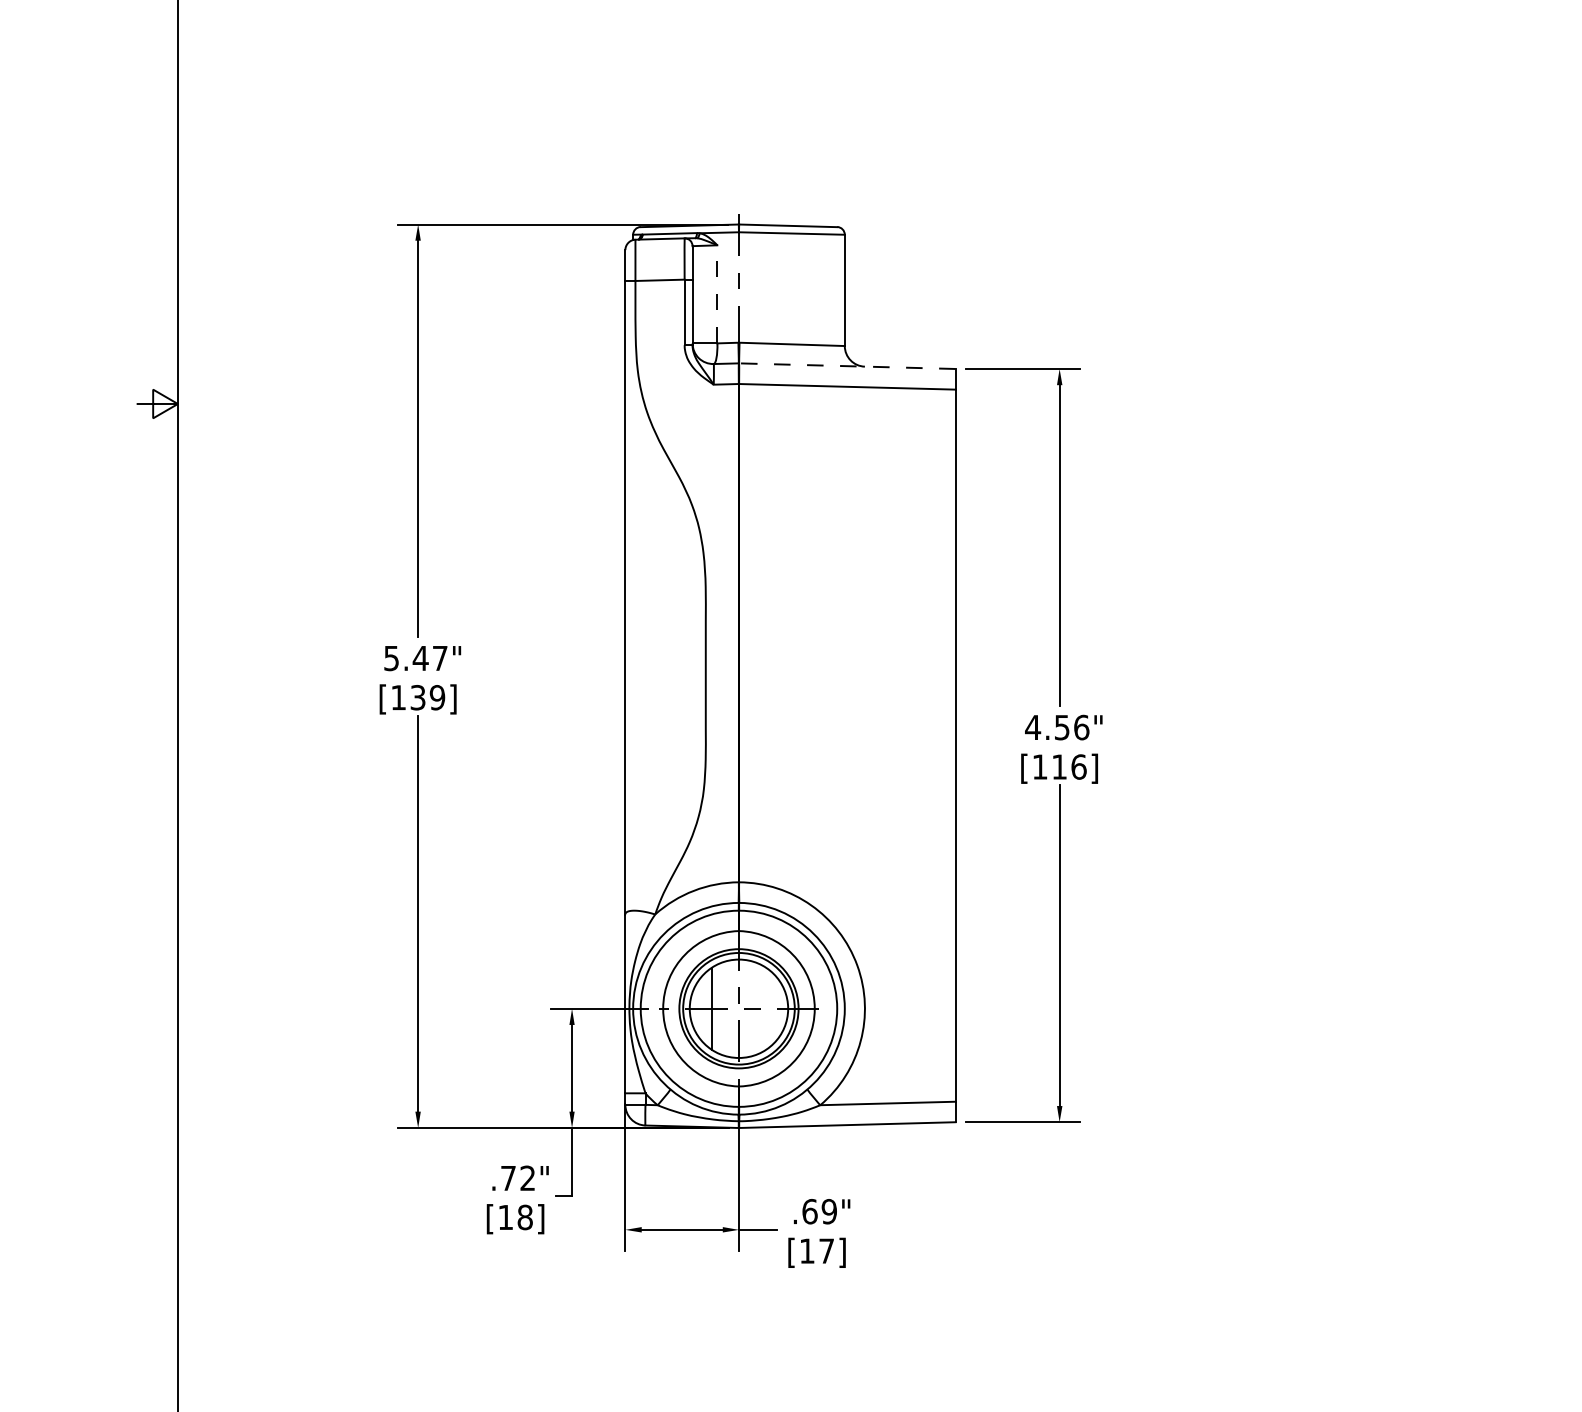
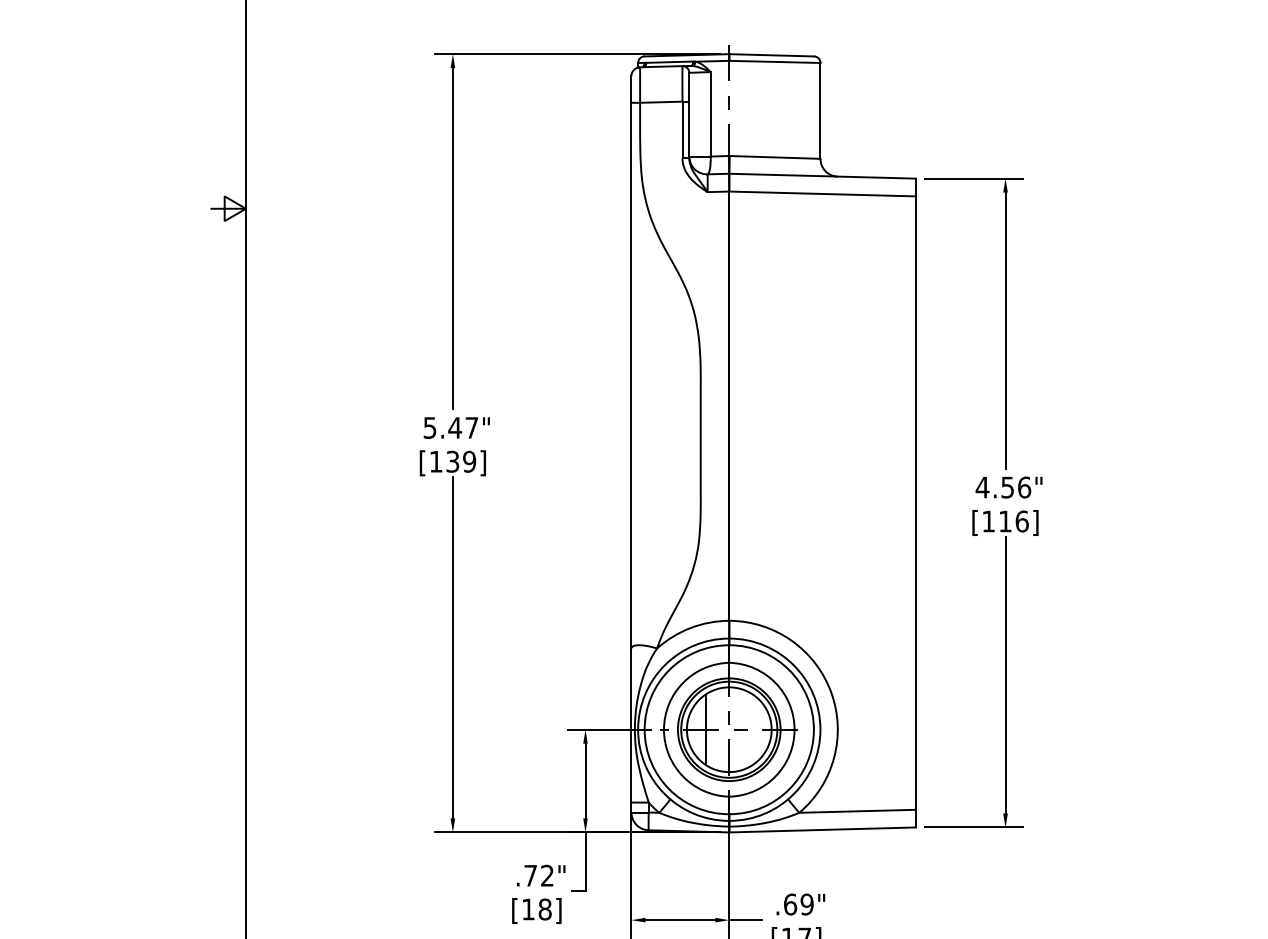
line: (717, 293) -> (710, 113), dashed -> solid
line: (846, 366) -> (821, 176), dashed -> solid

